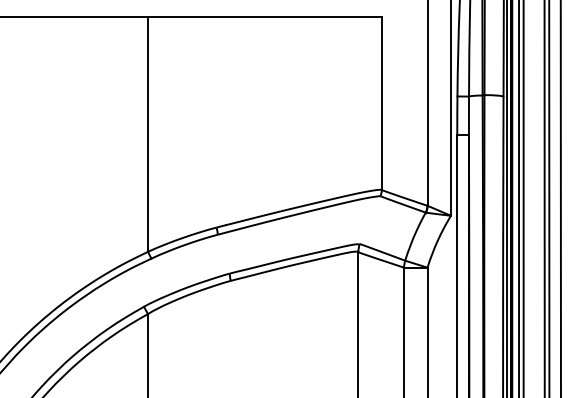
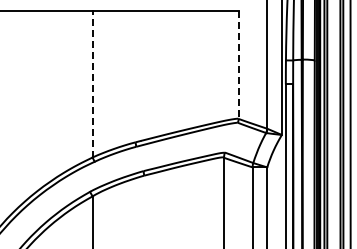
line: (381, 104) -> (238, 65), solid -> dashed
line: (147, 133) -> (92, 83), solid -> dashed

